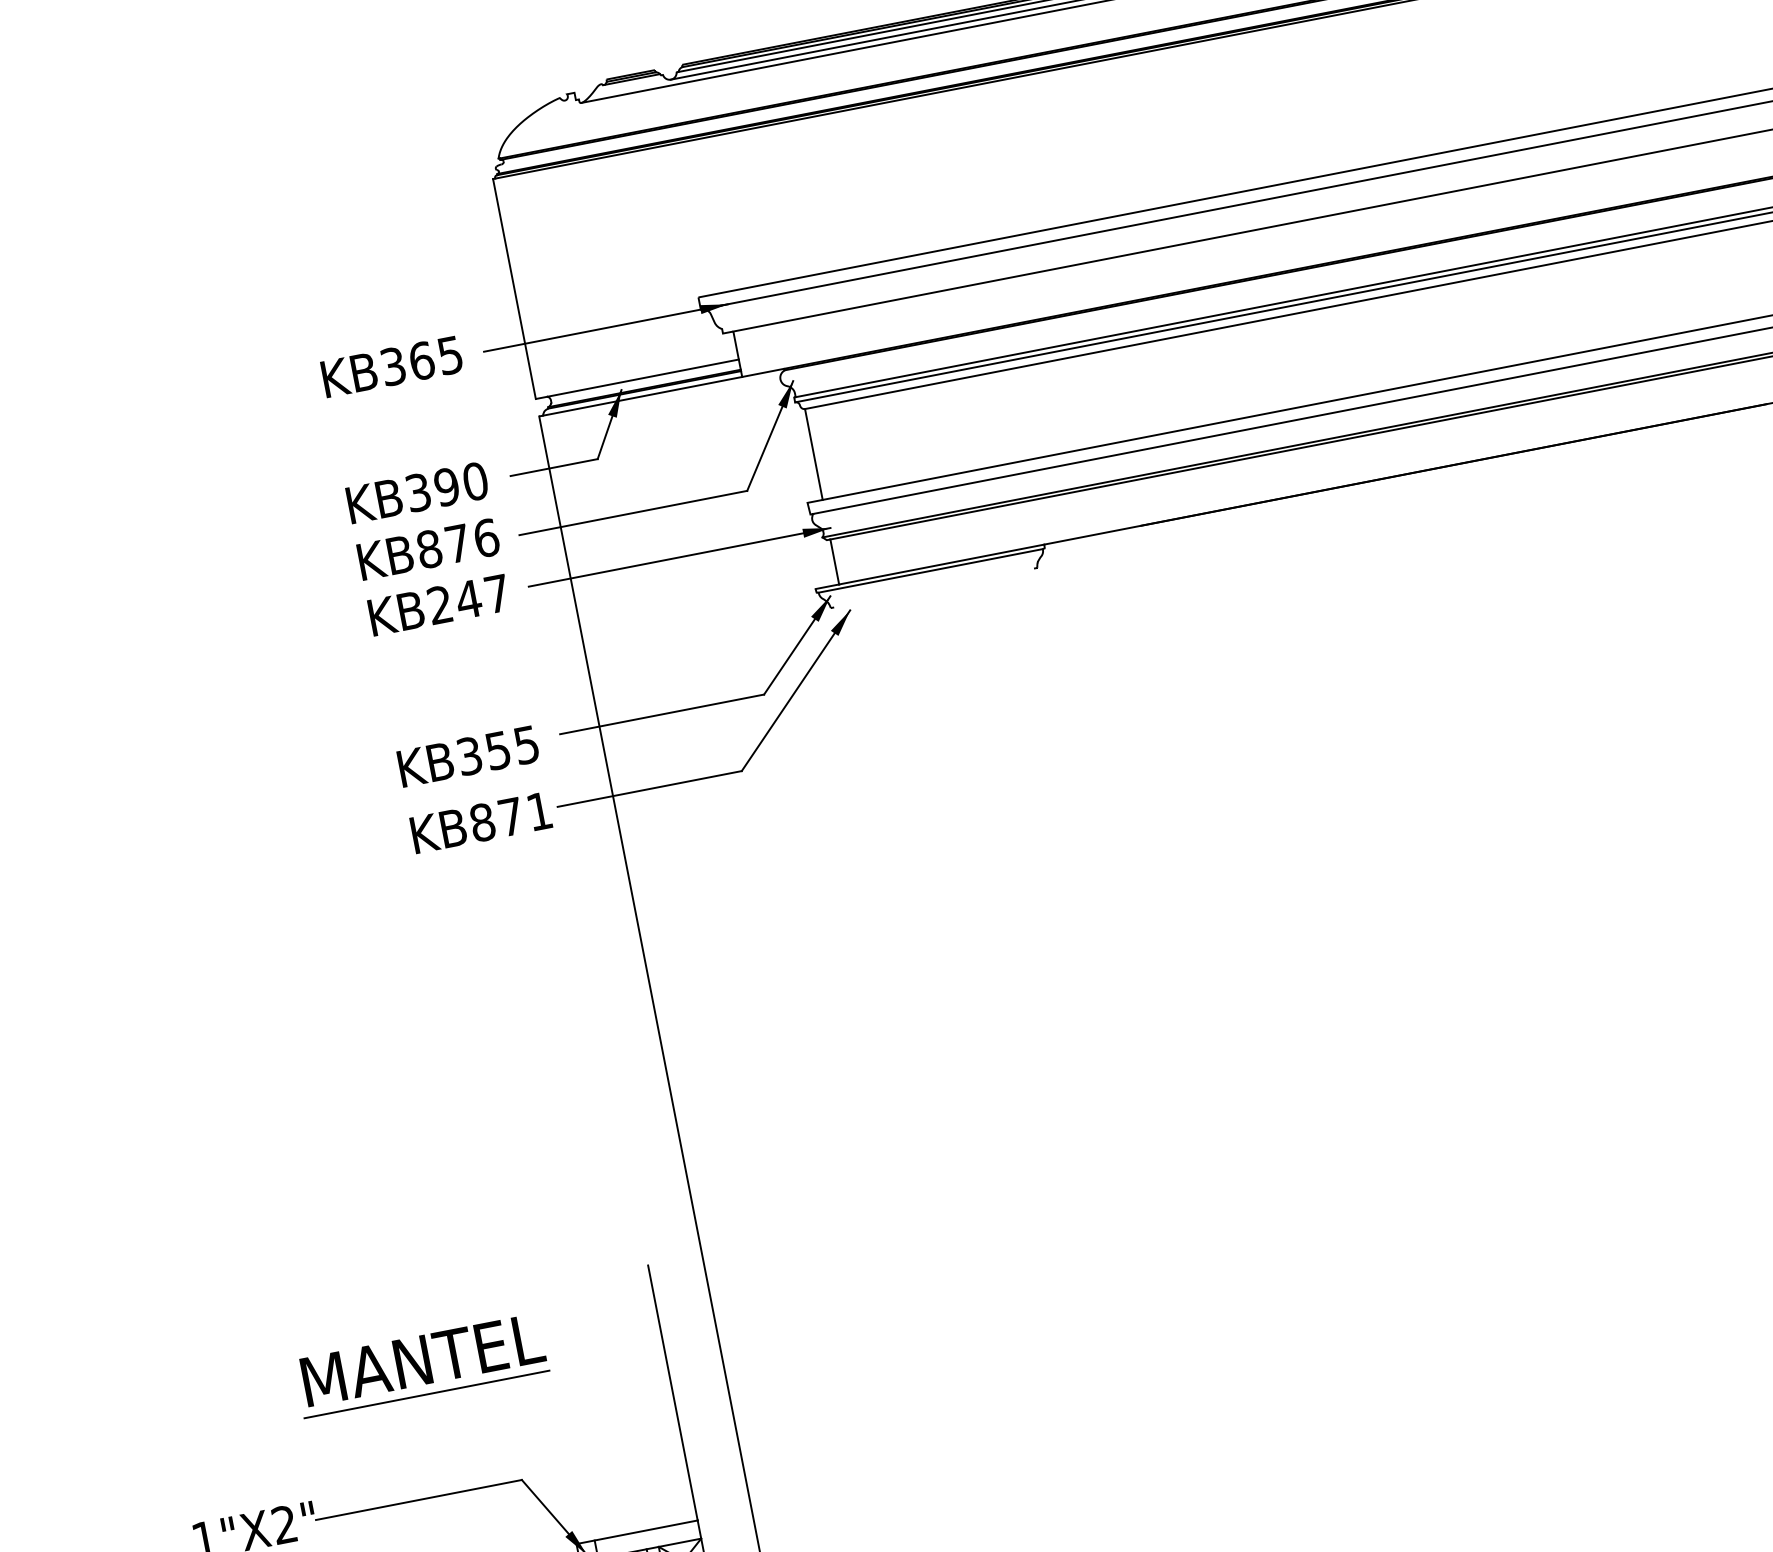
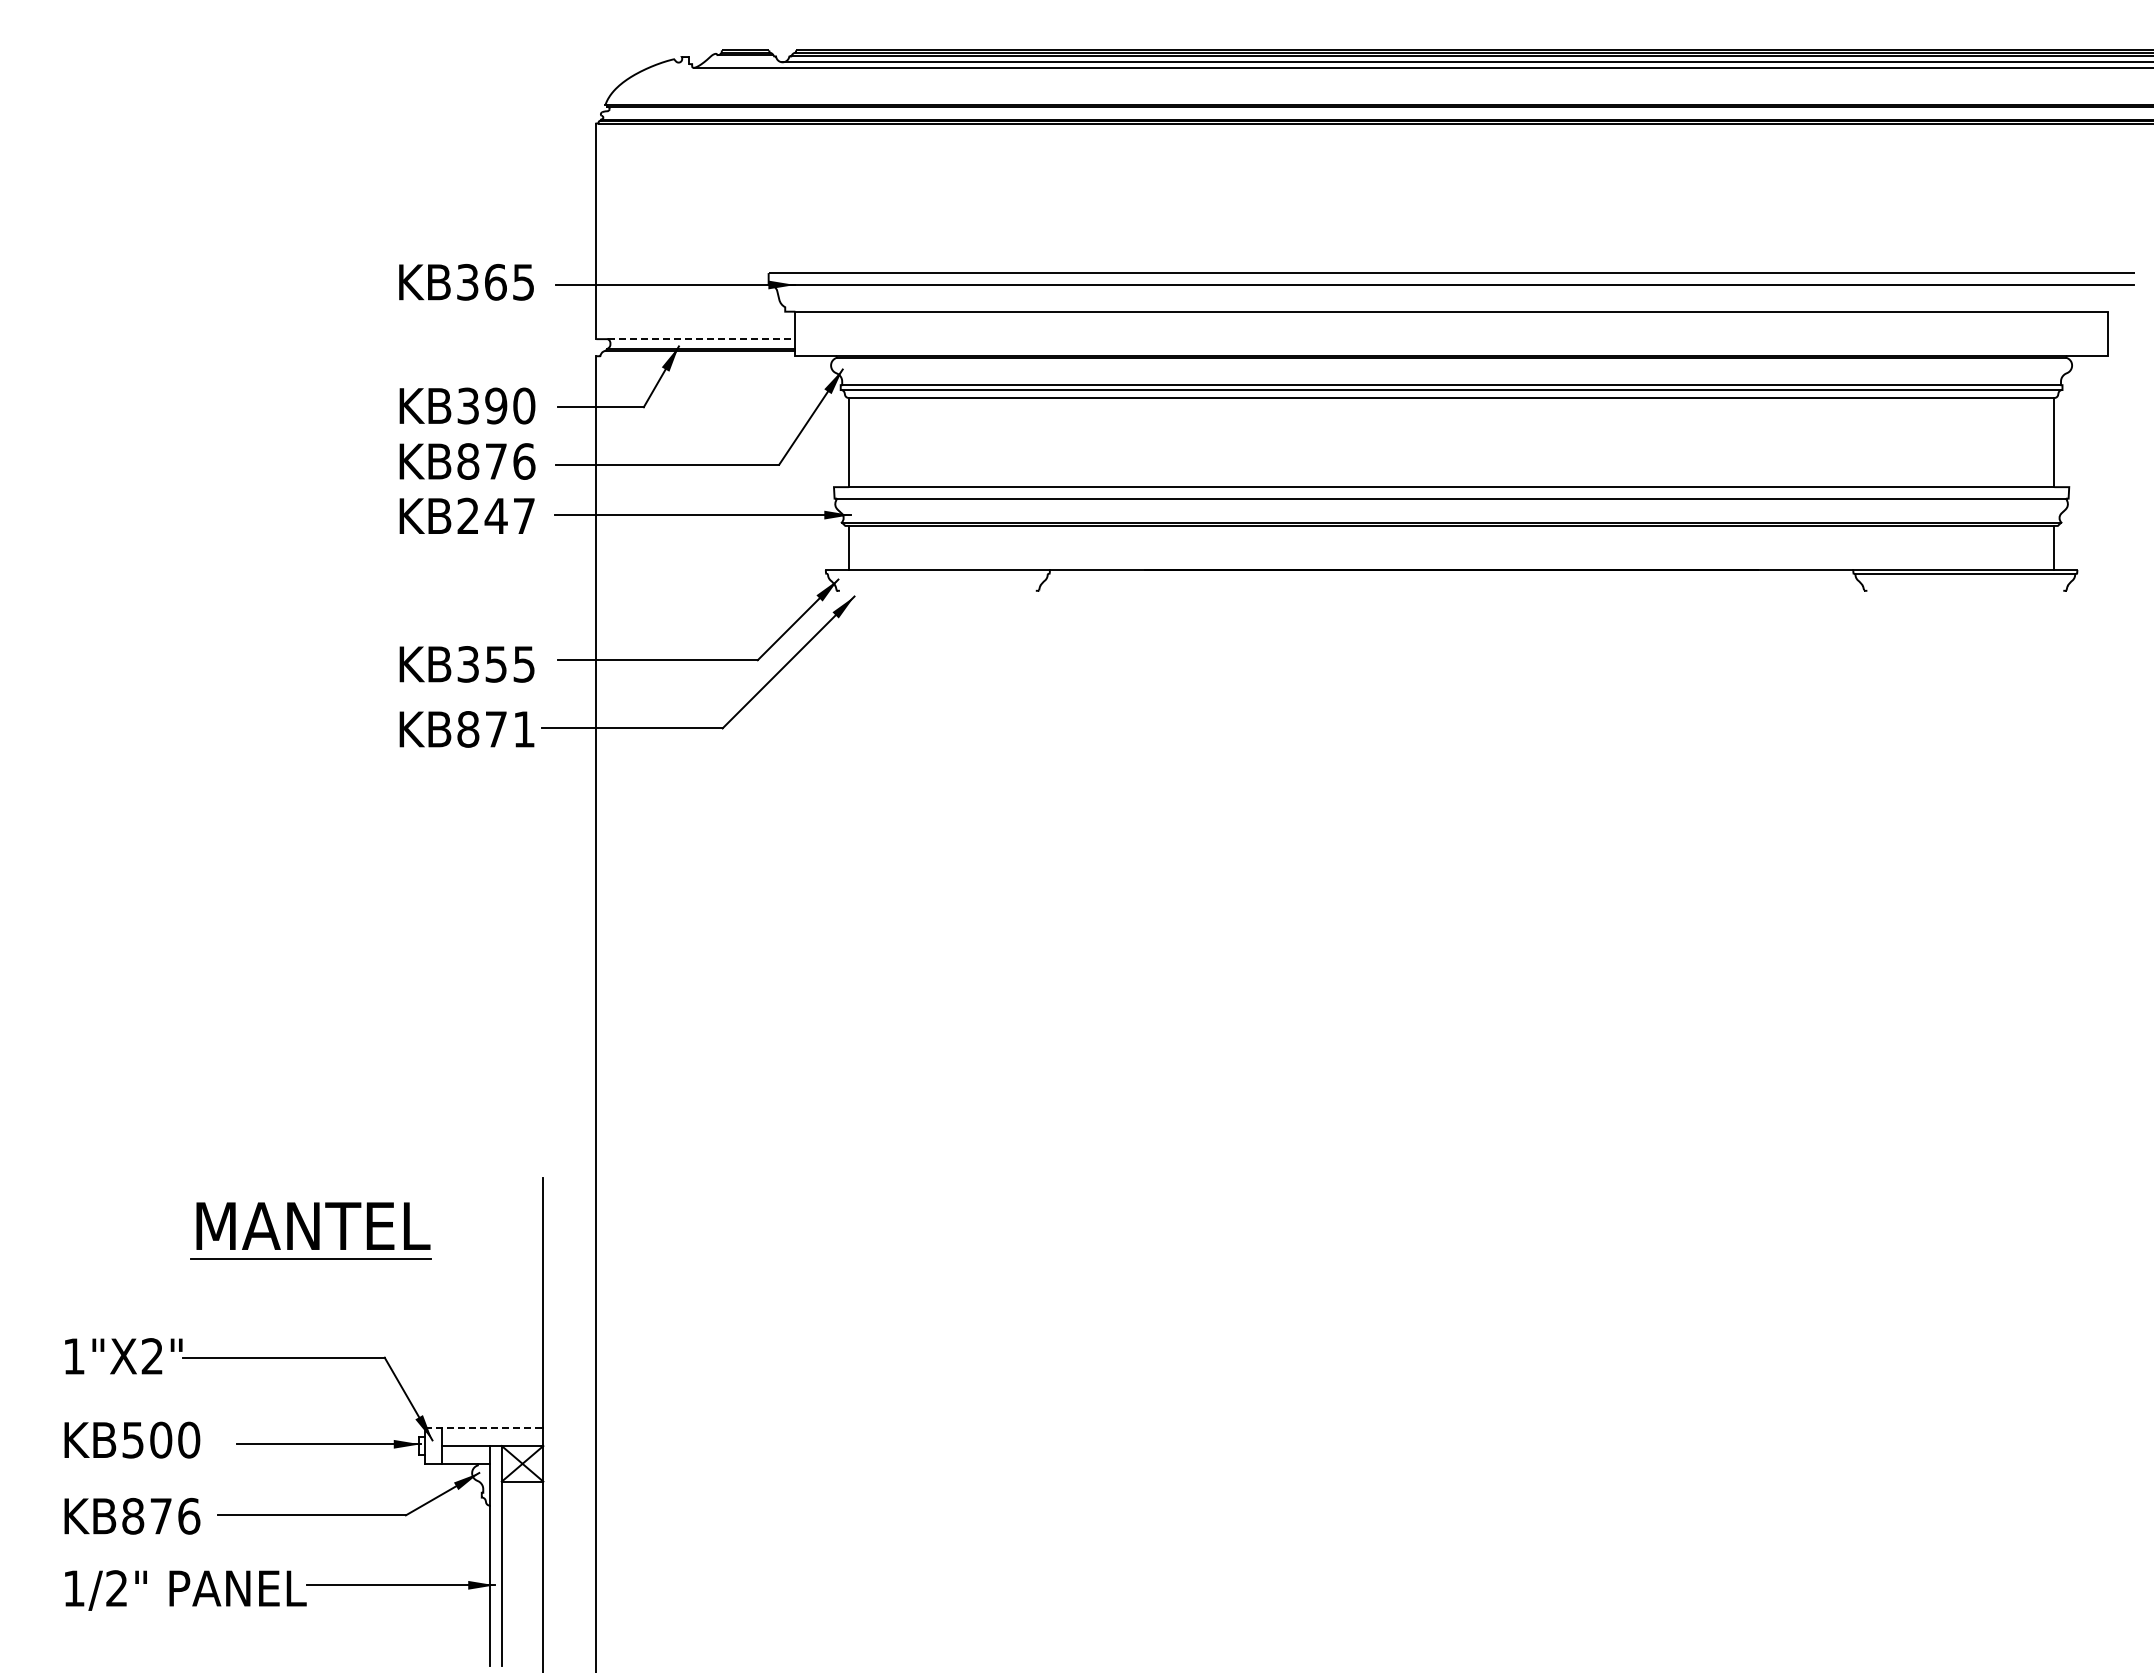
line: (643, 378) -> (701, 339), solid -> dashed
line: (642, 396) -> (697, 356), removed
line: (930, 571) -> (937, 574), removed
line: (637, 1532) -> (484, 1428), solid -> dashed

